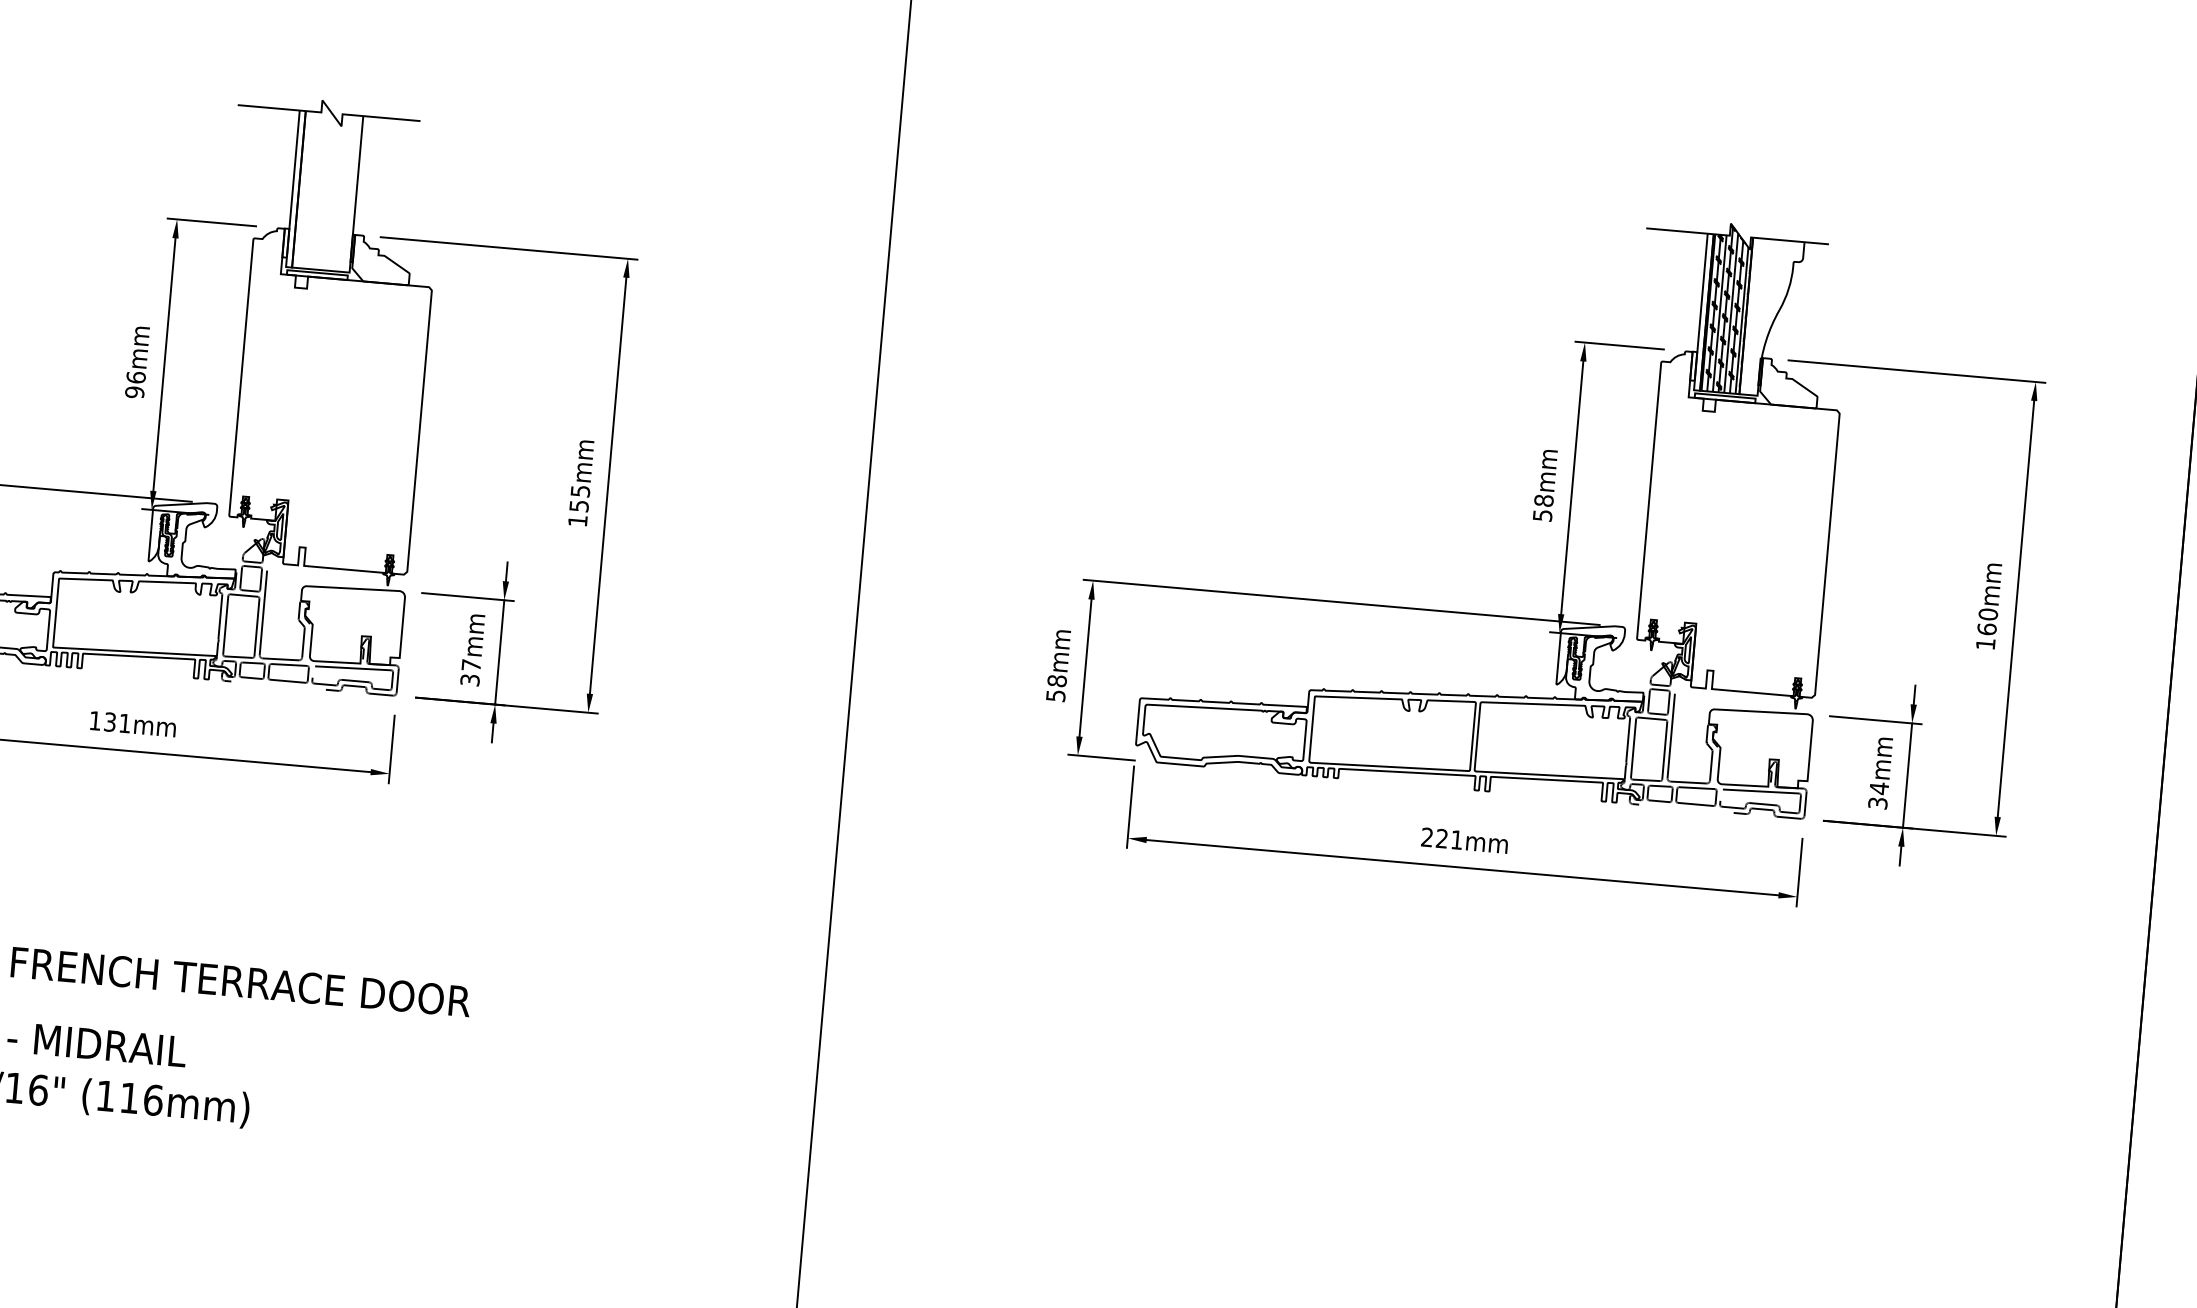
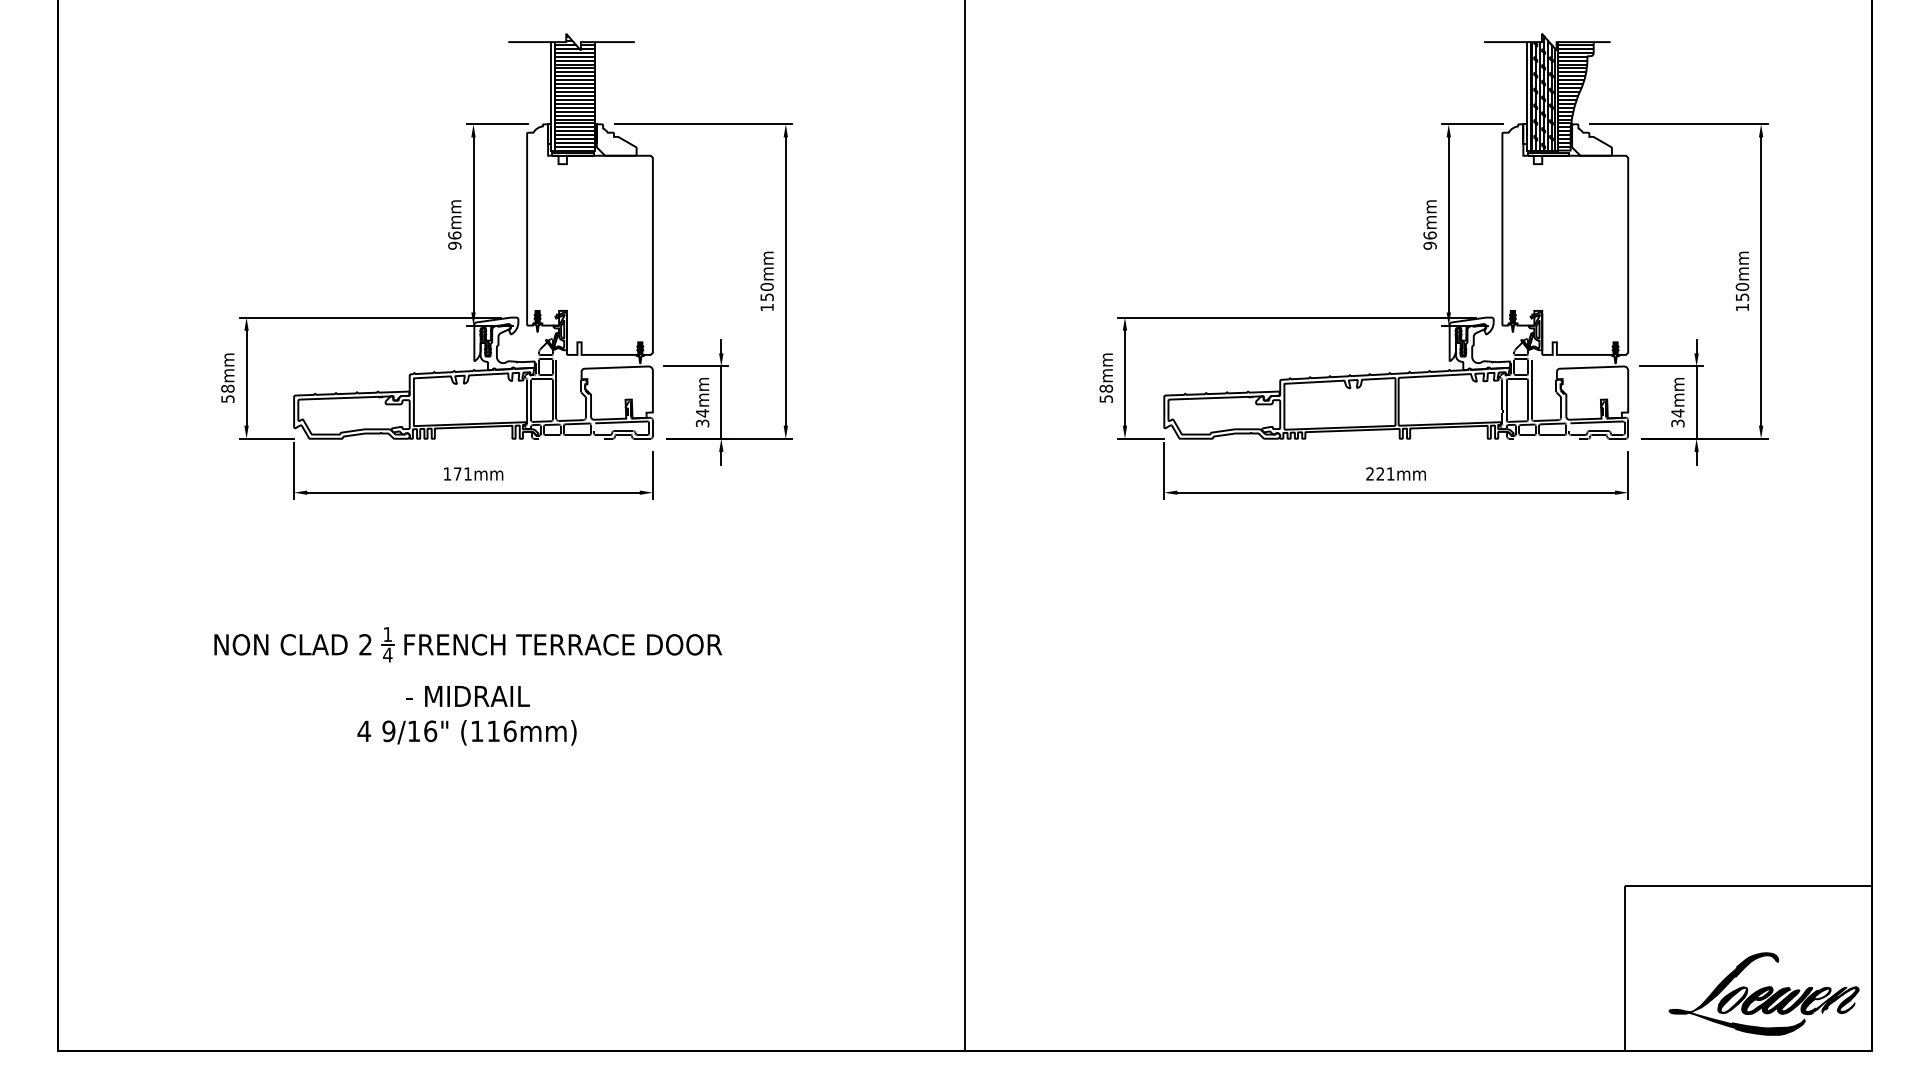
hatch: (328, 186) -> (575, 92), added
hatch: (1771, 316) -> (1575, 95), added
text: (579, 490) -> (766, 286), 155mm -> 150mm
text: (1542, 507) -> (1429, 240), 58mm -> 96mm
text: (1987, 629) -> (1742, 297), 160mm -> 150mm
text: (471, 665) -> (702, 413), 37mm -> 34mm
text: (109, 721) -> (457, 473), 131mm -> 171mm

